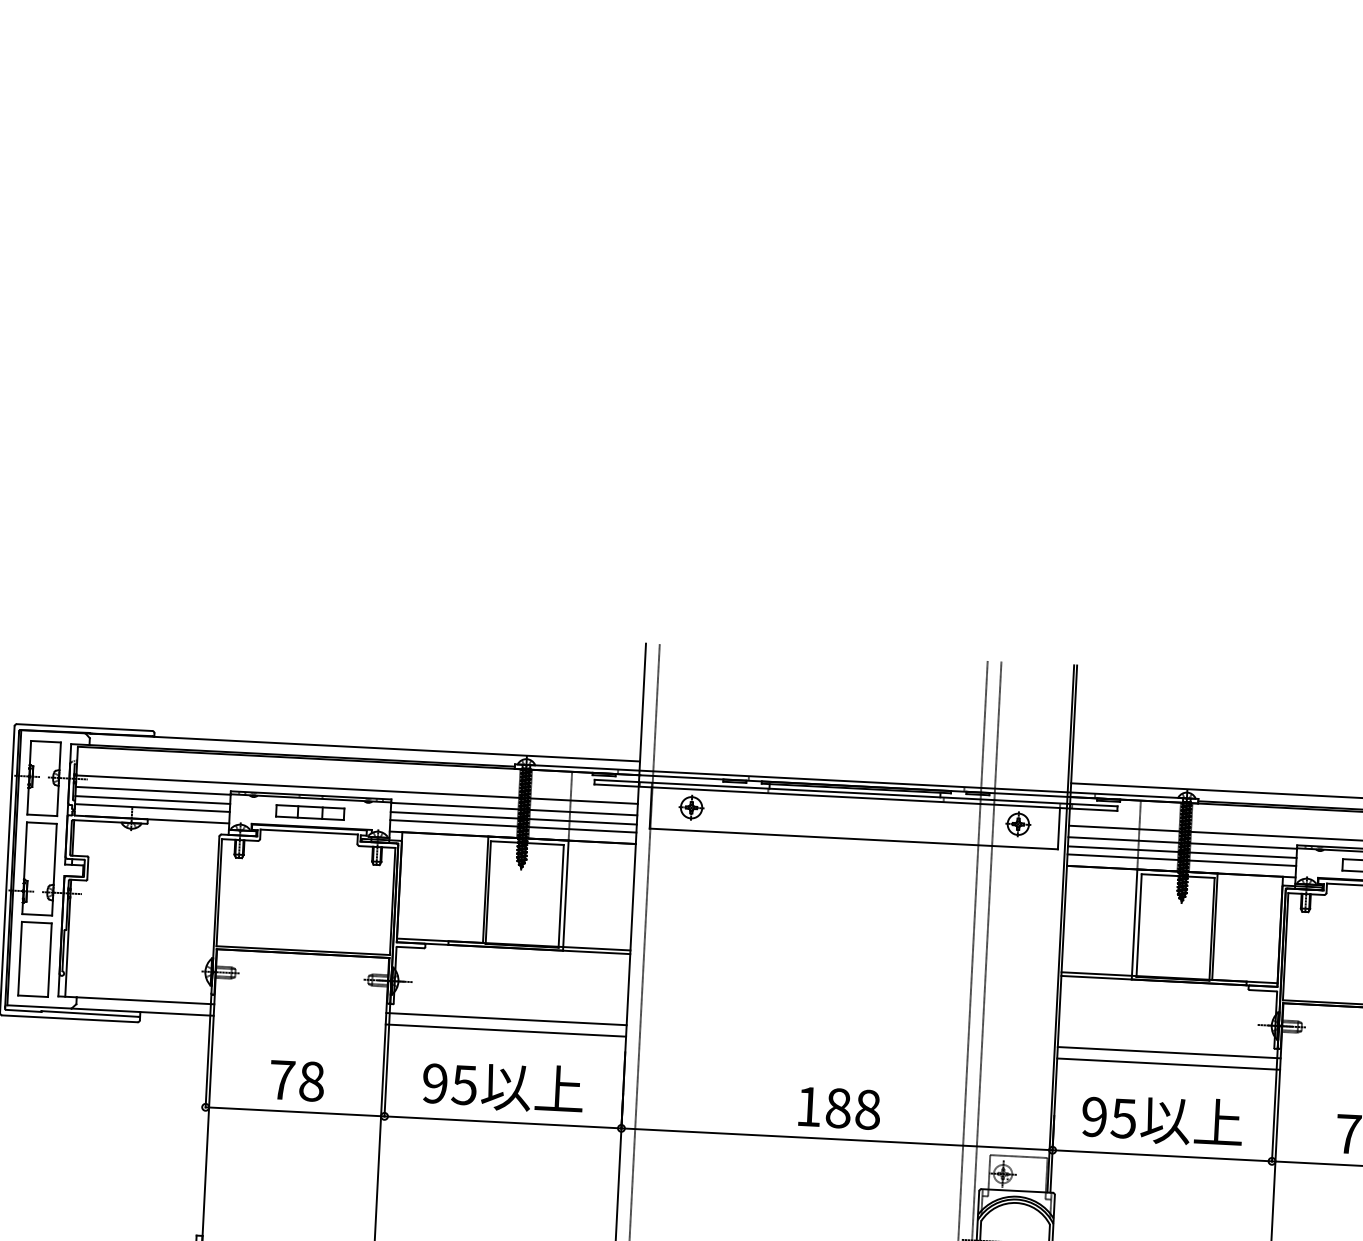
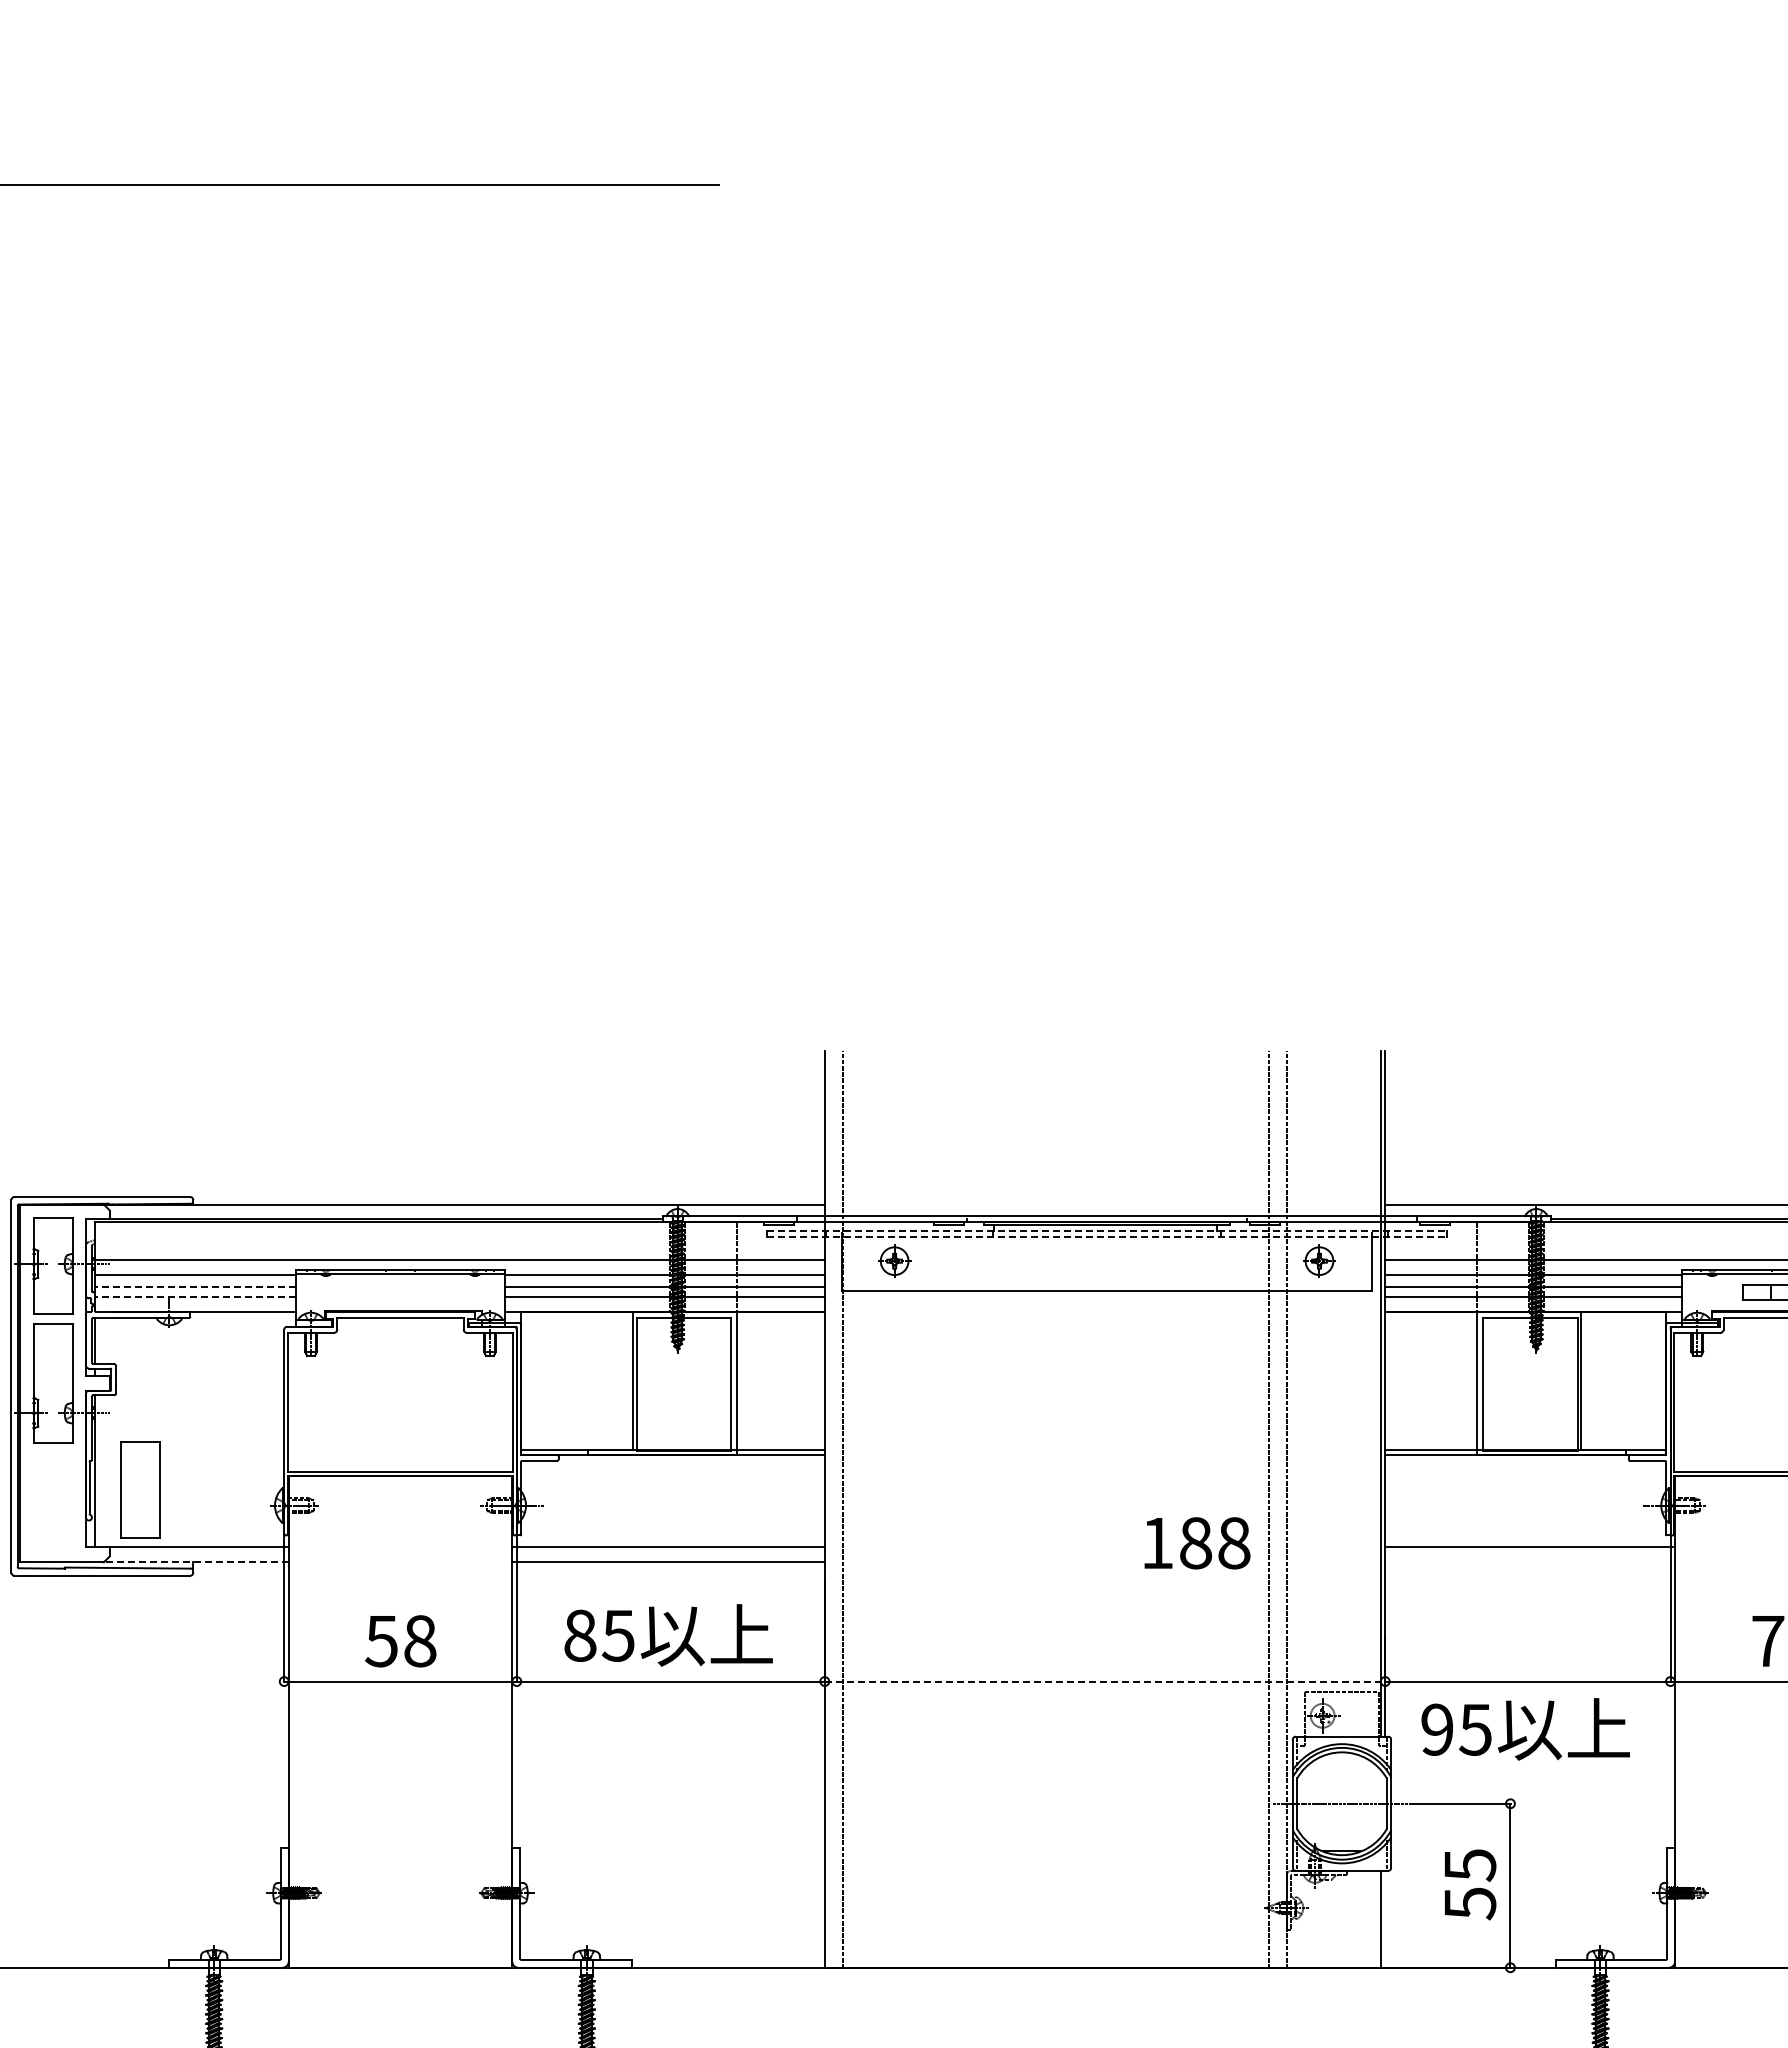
line: (856, 793) -> (1107, 1231), solid -> dashed
line: (856, 797) -> (1107, 1237), solid -> dashed
line: (152, 799) -> (195, 1286), solid -> dashed
line: (152, 807) -> (195, 1296), solid -> dashed
part: (310, 812) -> (400, 1292), removed
part: (35, 959) -> (140, 1489), moved
line: (142, 1012) -> (195, 1562), solid -> dashed
line: (1168, 1064) -> (1530, 1562), removed
text: (282, 1080) -> (381, 1641), 78 -> 58
text: (435, 1083) -> (580, 1635), 95 -> 85
text: (839, 1108) -> (1197, 1543), moved
text: (1162, 1120) -> (1525, 1729), moved
line: (837, 1139) -> (1105, 1681), solid -> dashed

